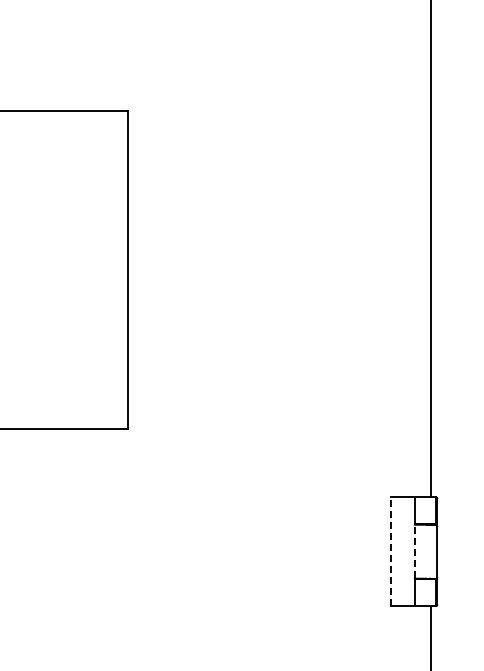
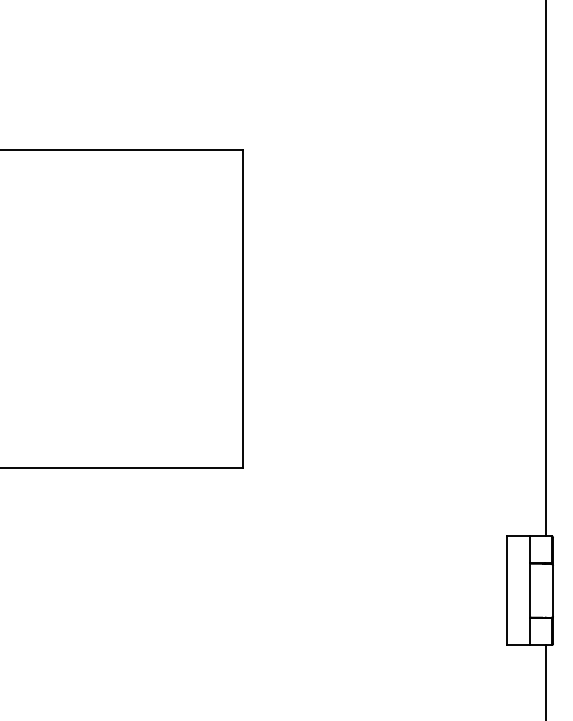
line: (390, 551) -> (506, 590), dashed -> solid
line: (414, 551) -> (530, 590), dashed -> solid

